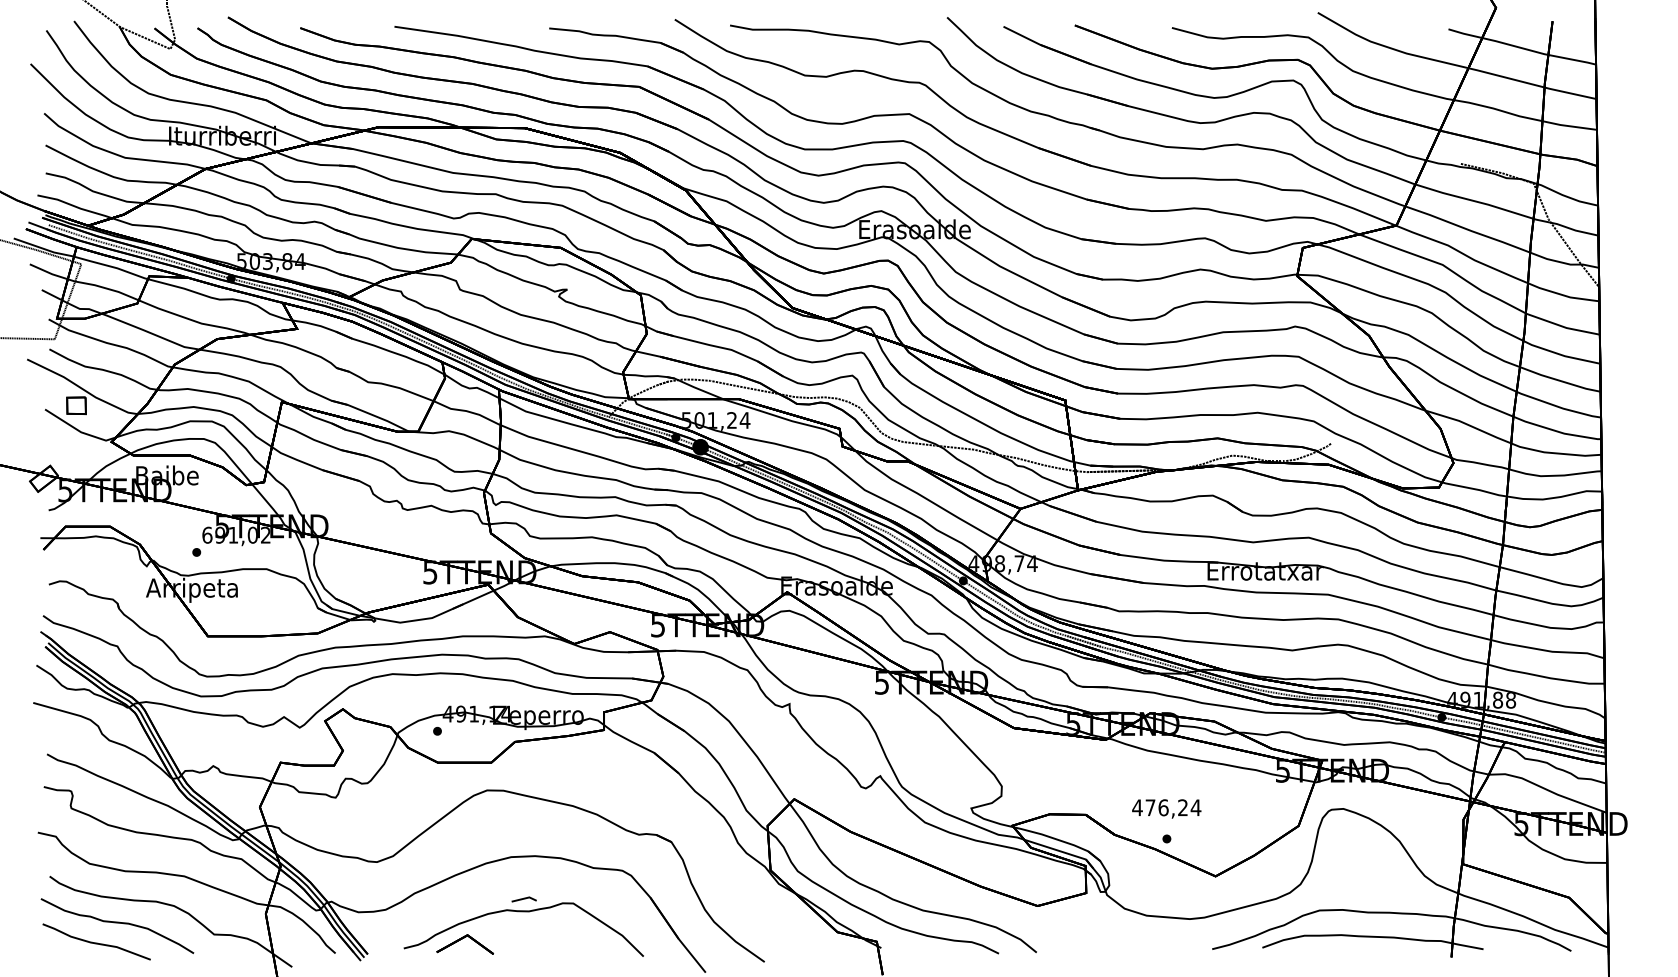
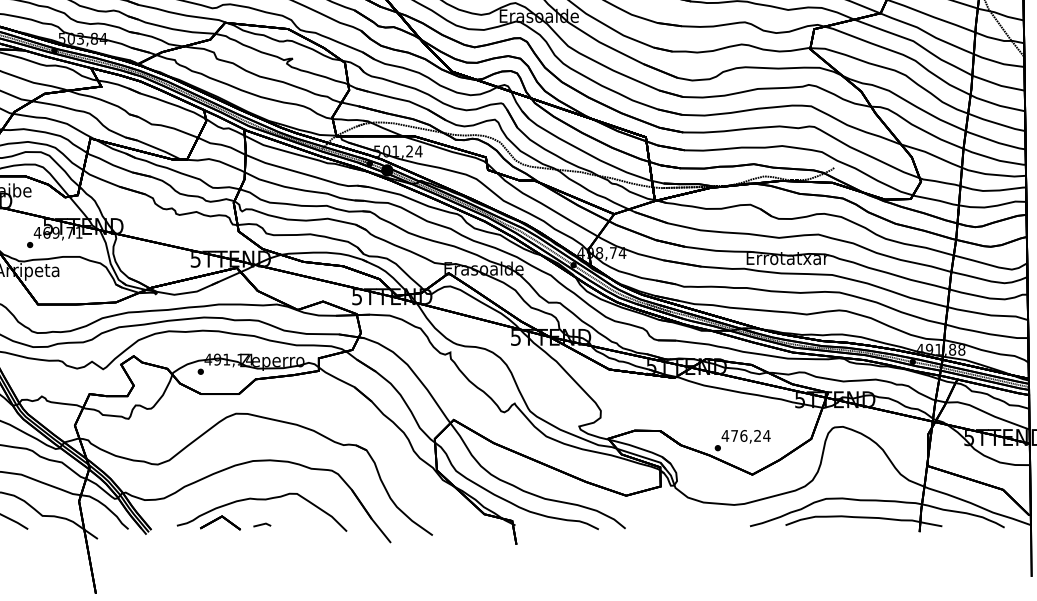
text: (236, 534) -> (58, 232), 691,02 -> 469,71
text: (1166, 808) -> (745, 436), moved
line: (523, 899) -> (261, 525), moved

